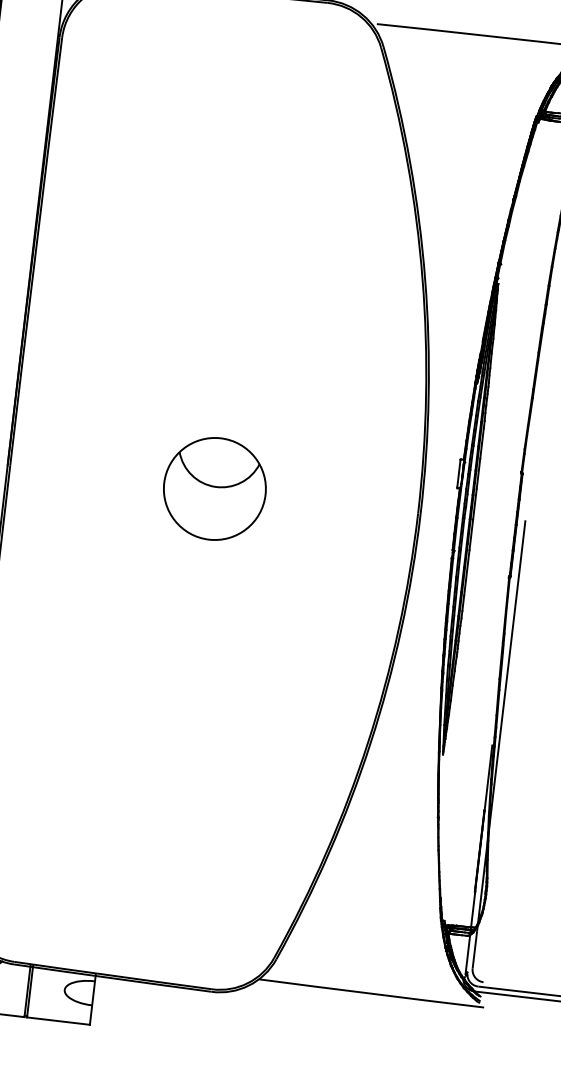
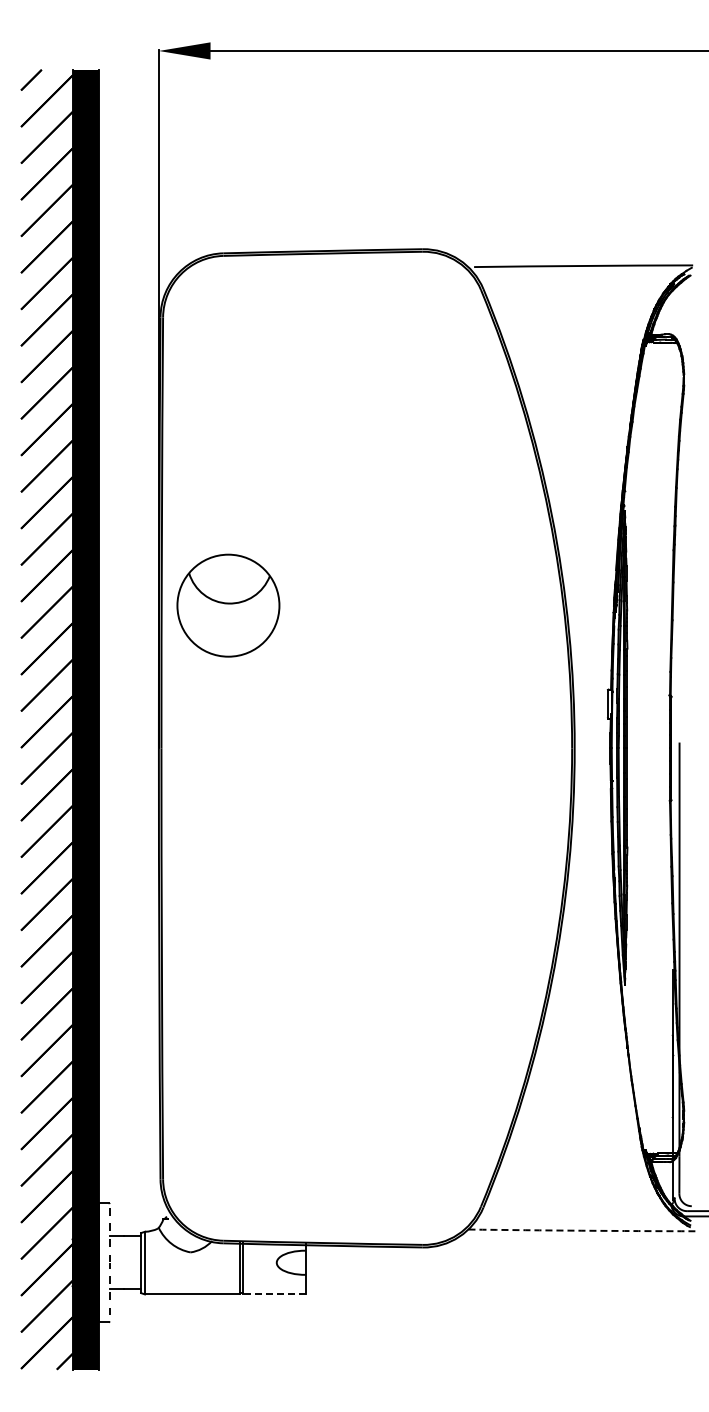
part: (214, 488) -> (228, 605), moved
arc: (371, 993) -> (581, 1230), solid -> dashed
line: (58, 1021) -> (274, 1294), solid -> dashed

